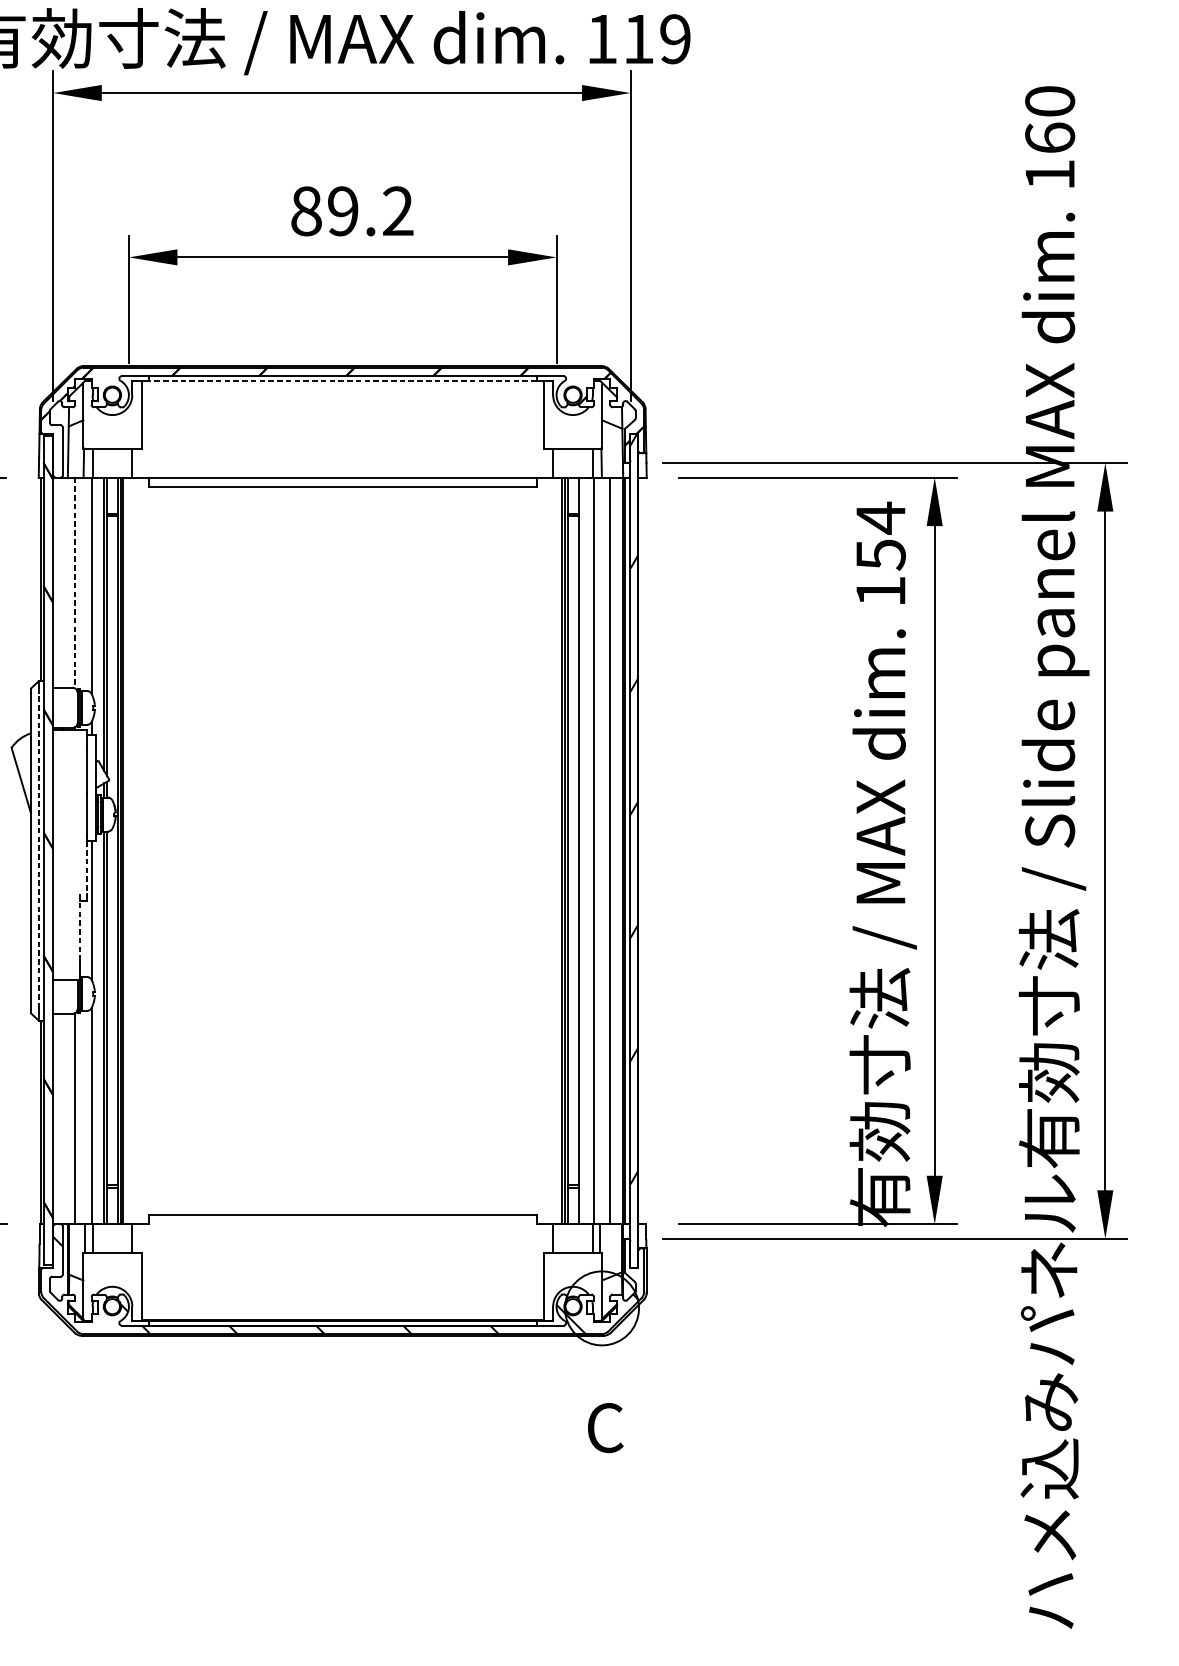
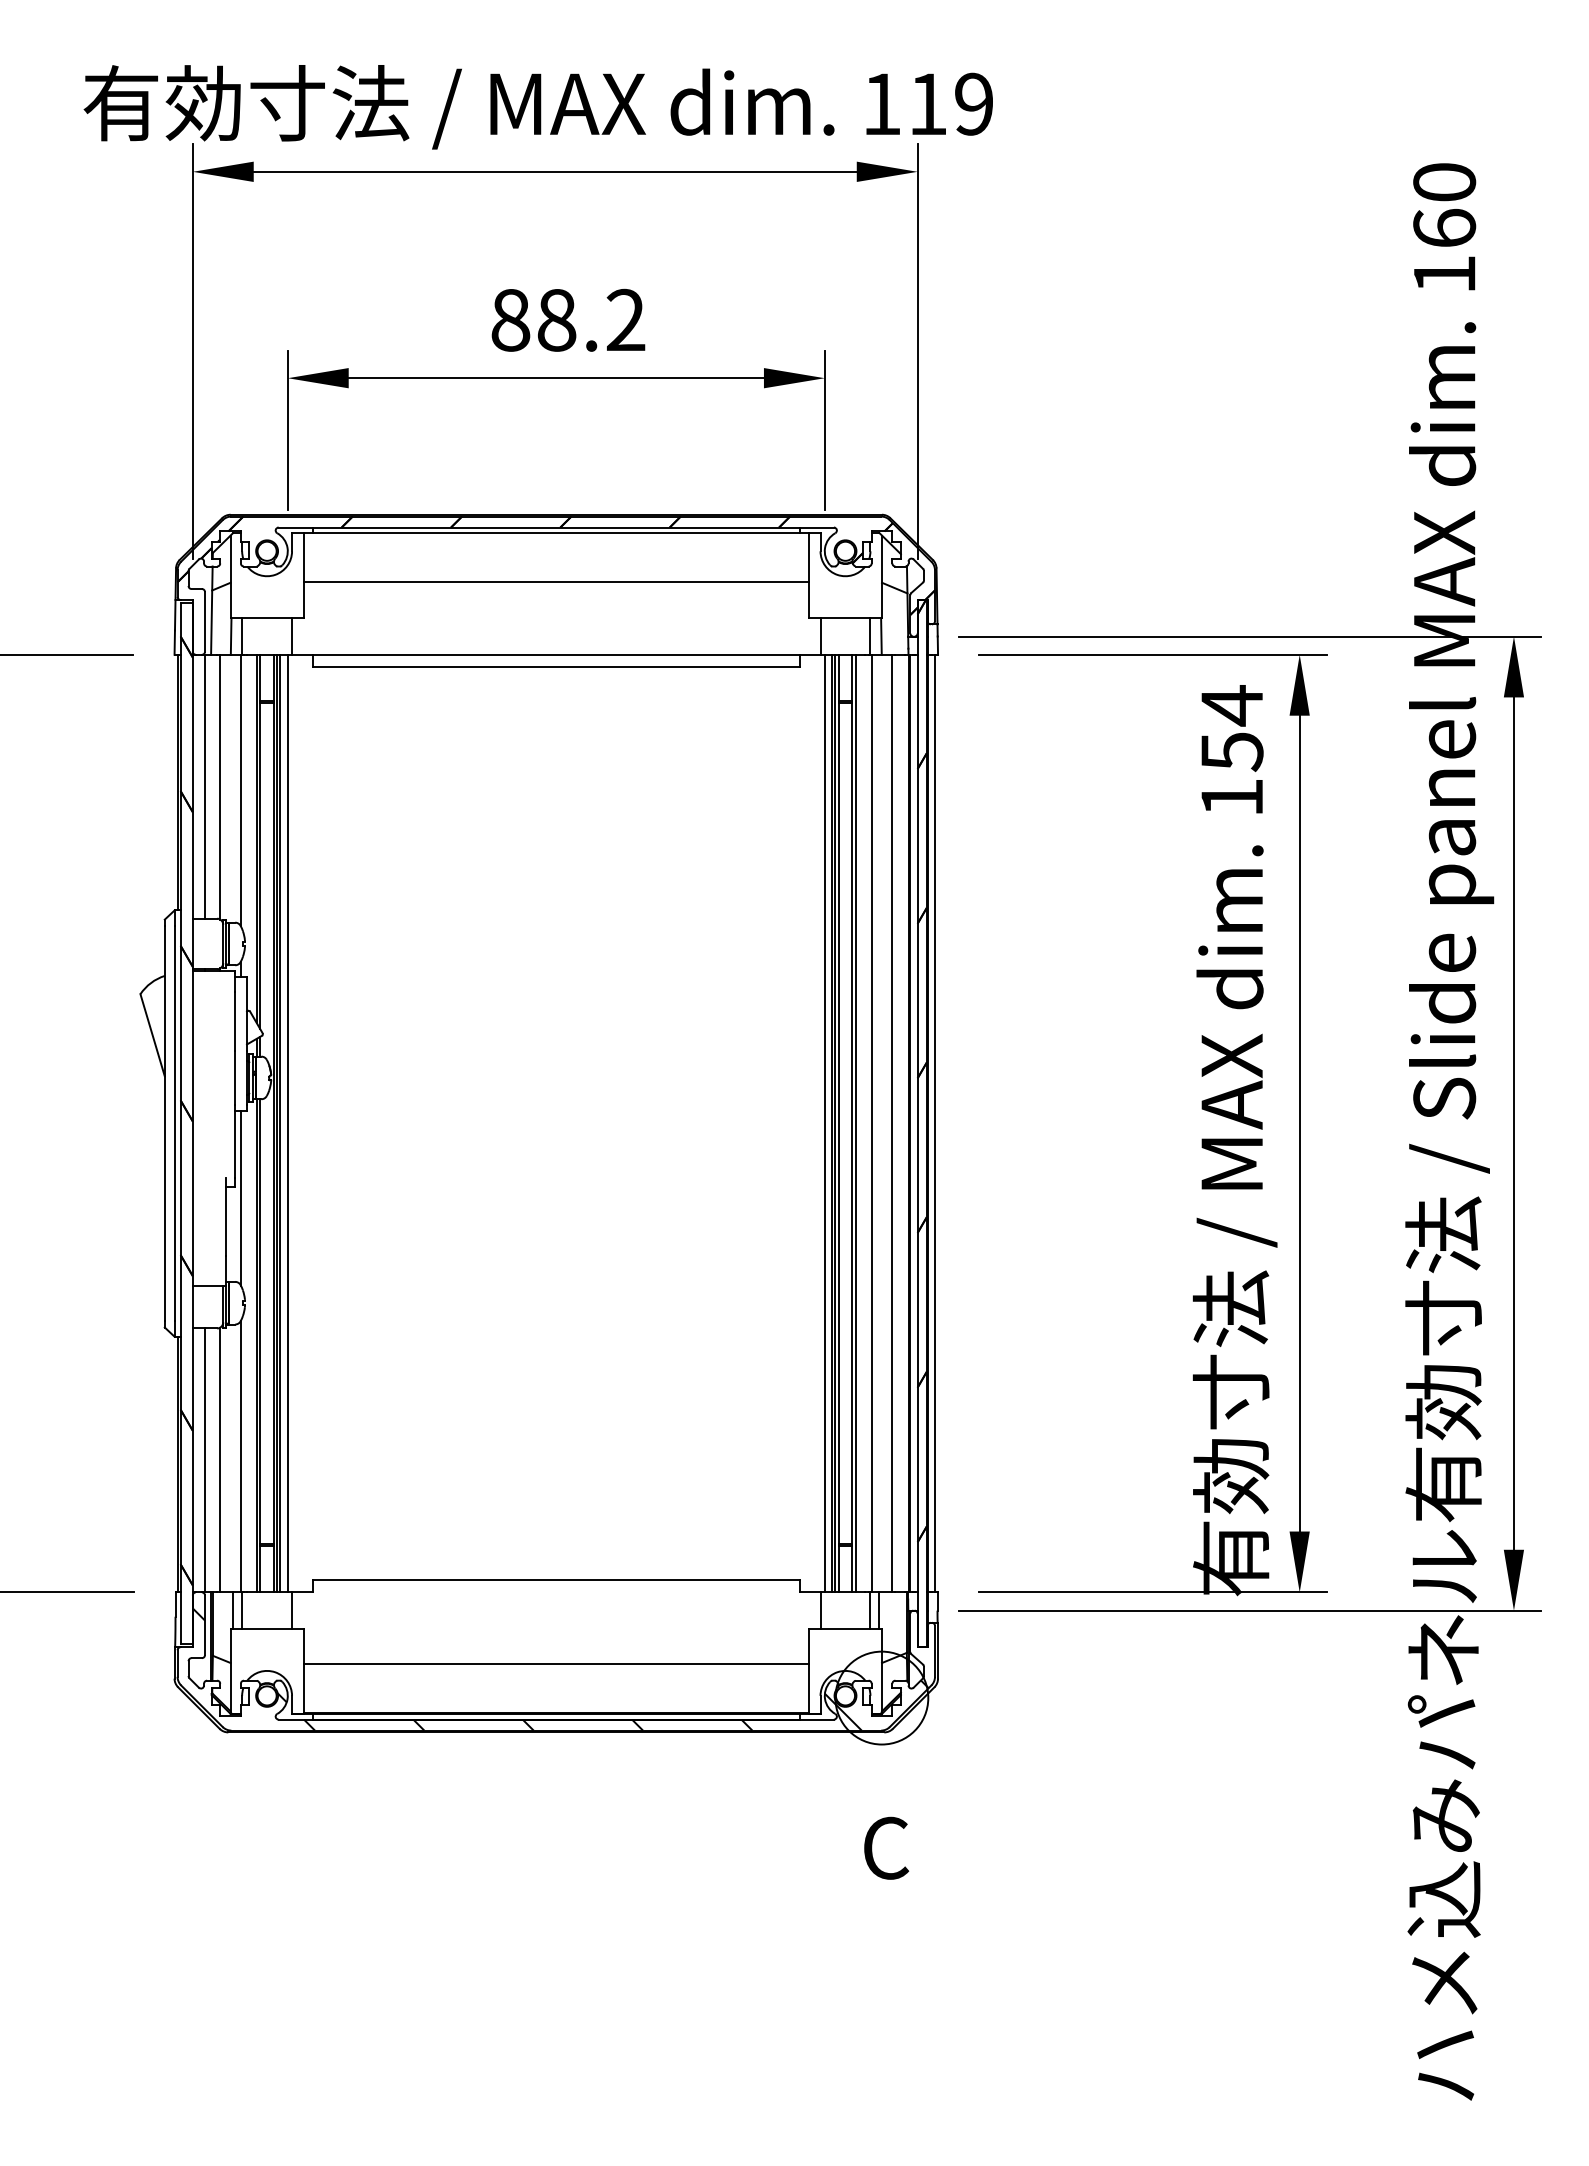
text: (342, 210) -> (556, 319), 89.2 -> 88.2
line: (342, 381) -> (556, 533), dashed -> solid
line: (342, 419) -> (555, 581), added
line: (63, 582) -> (205, 786), added
line: (75, 583) -> (220, 787), dashed -> solid
hatch: (633, 809) -> (921, 1071), added
line: (38, 850) -> (174, 1123), dashed -> solid
line: (128, 850) -> (287, 1123), added
line: (556, 850) -> (824, 1123), added
line: (581, 850) -> (855, 1123), added
line: (644, 850) -> (935, 1123), added
line: (86, 868) -> (234, 1145), dashed -> solid
line: (80, 924) -> (226, 1216), dashed -> solid
line: (63, 1119) -> (205, 1460), added
line: (342, 1280) -> (555, 1663), added

